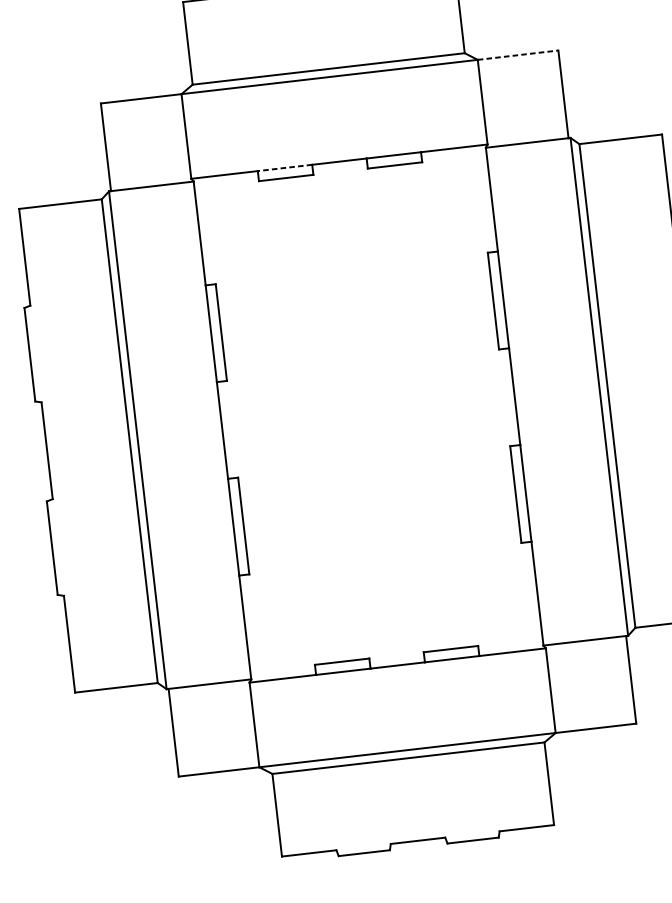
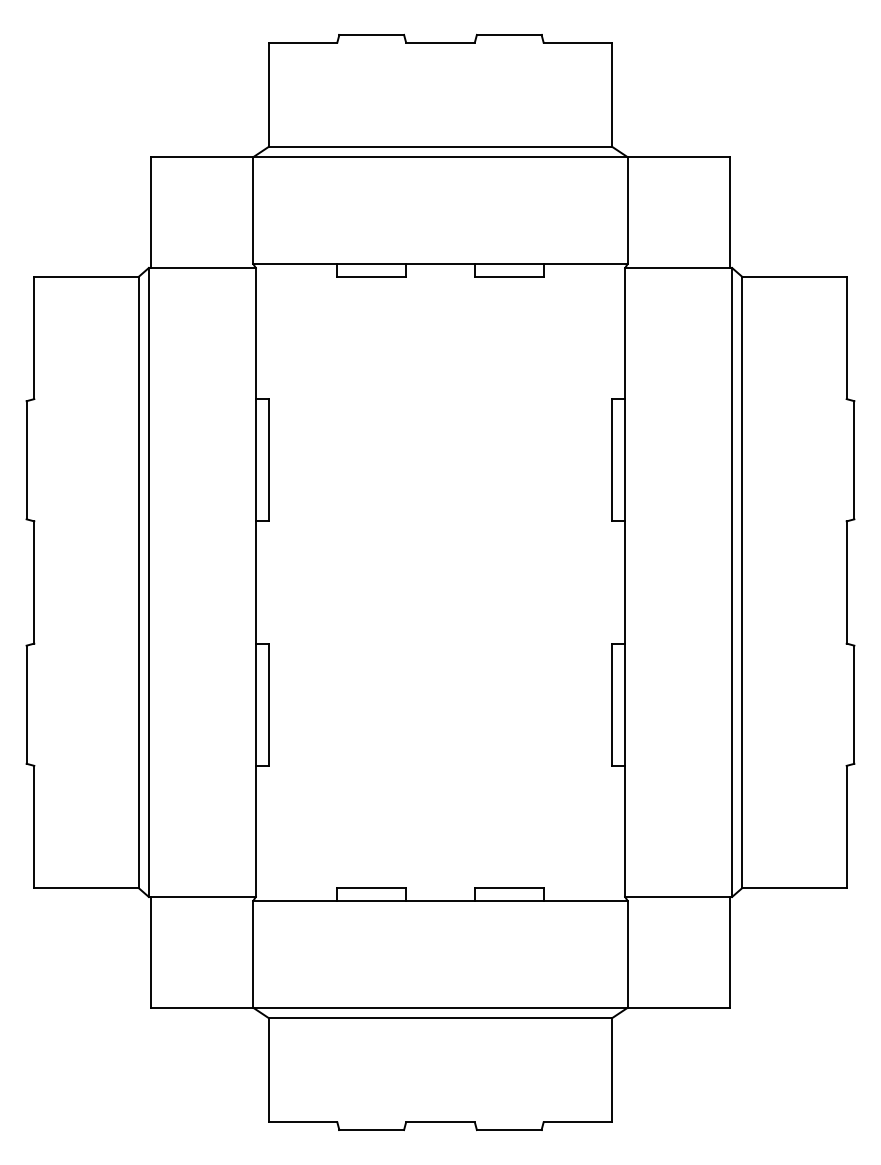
line: (518, 55) -> (678, 157), dashed -> solid
line: (284, 168) -> (371, 264), dashed -> solid

